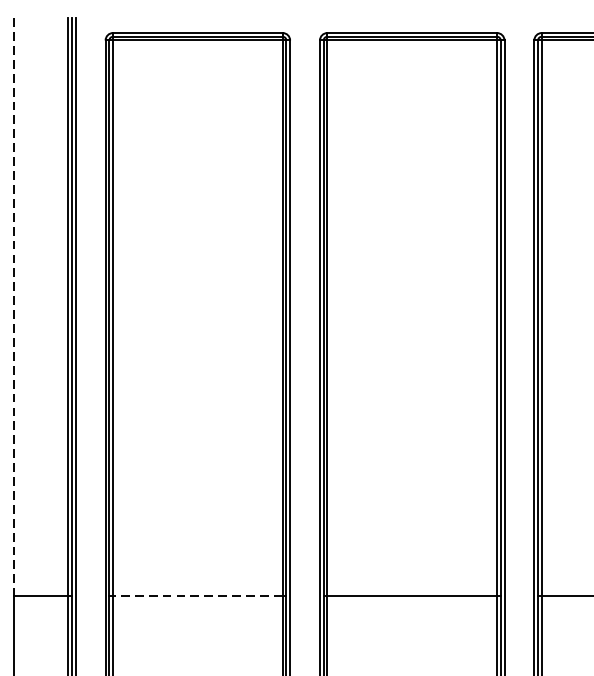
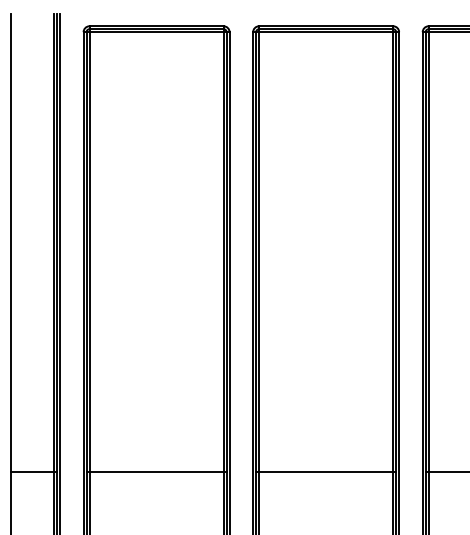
line: (14, 307) -> (11, 243), dashed -> solid
line: (197, 595) -> (156, 471), dashed -> solid

